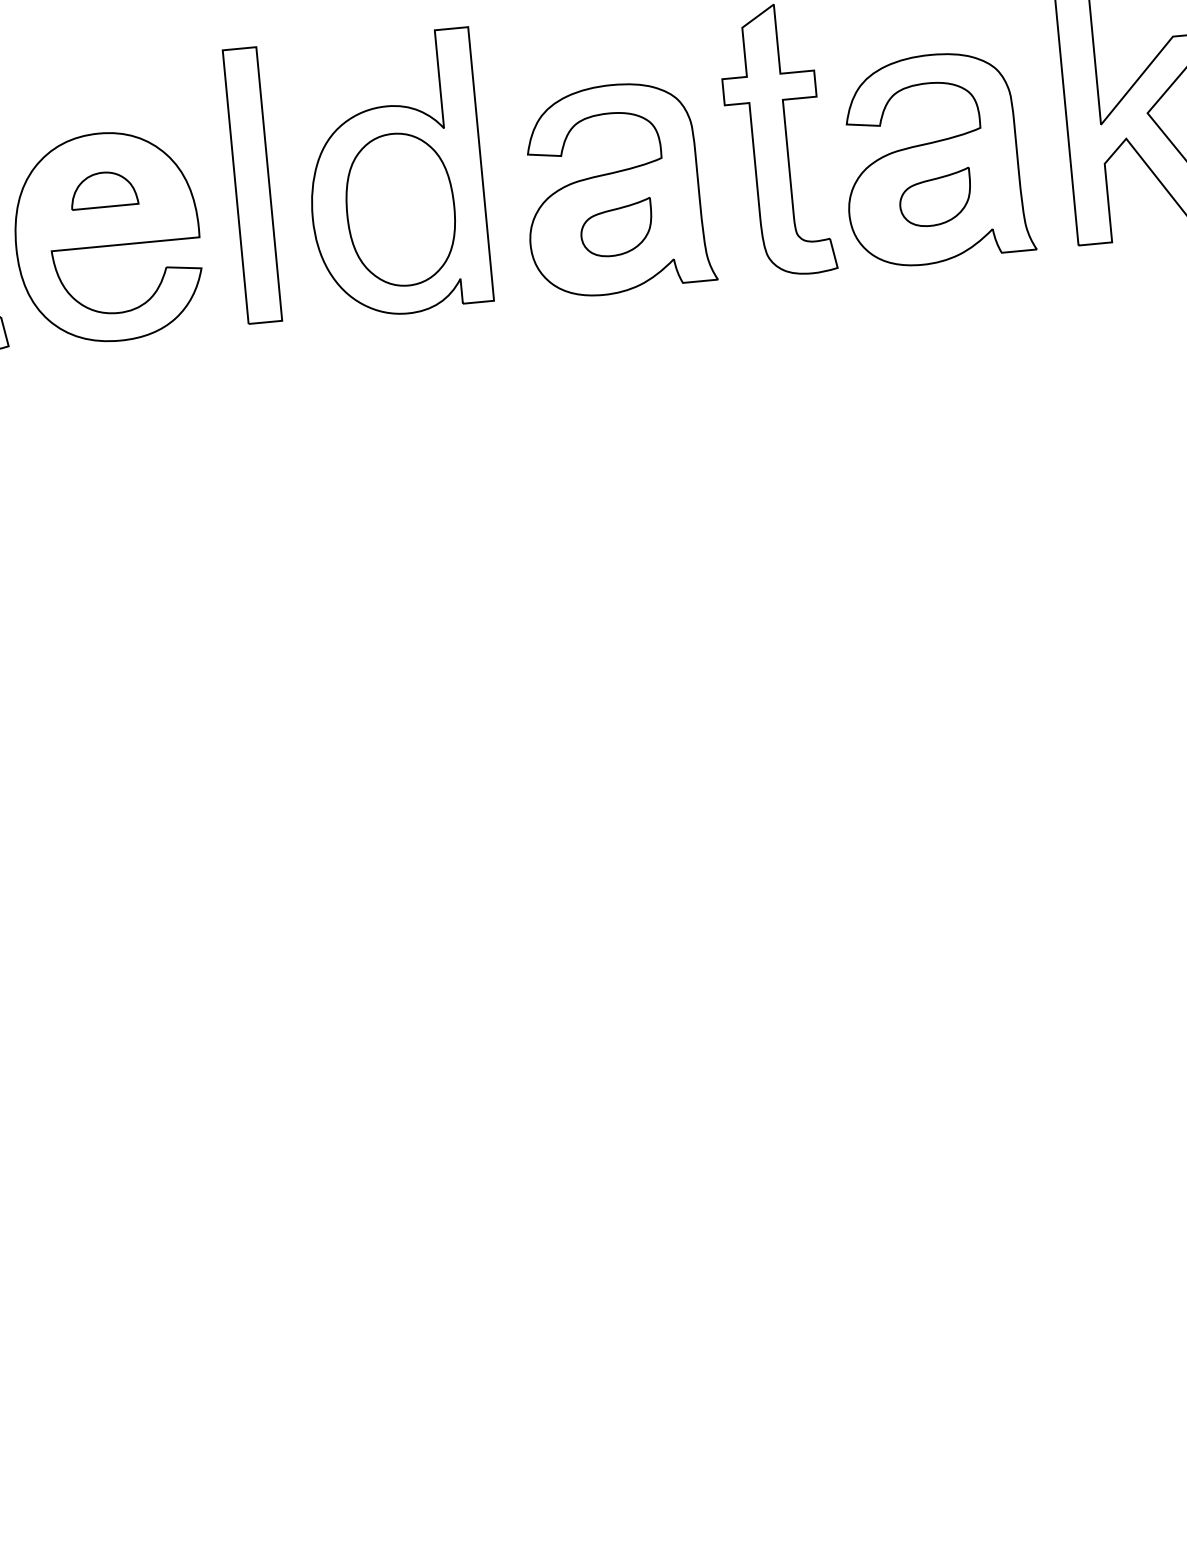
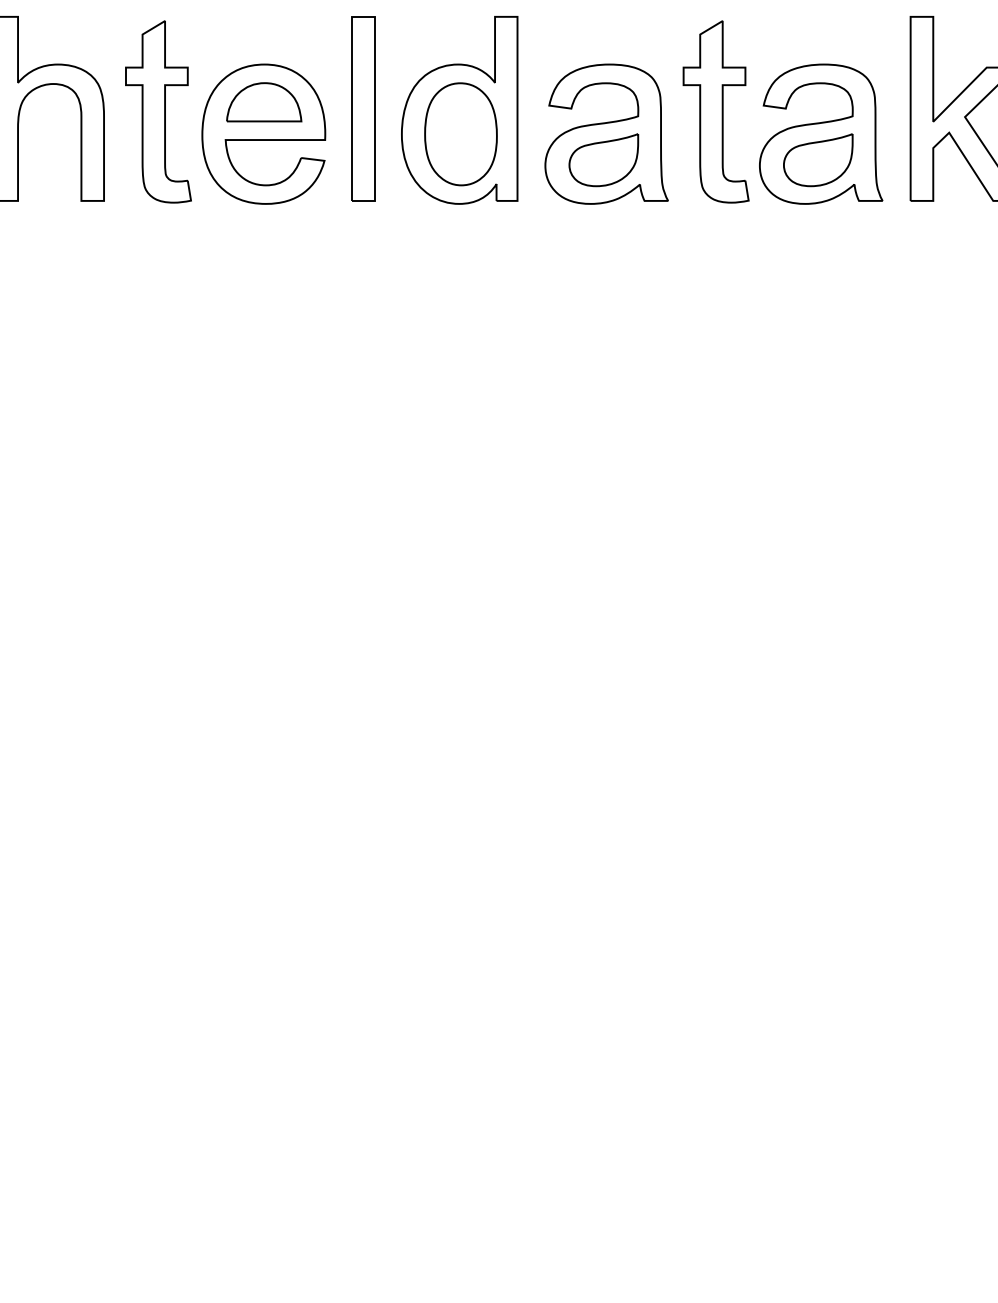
part: (104, 190) -> (264, 102), size x1.67
part: (935, 198) -> (818, 160), size x1.43
part: (616, 228) -> (603, 160), size x1.43

